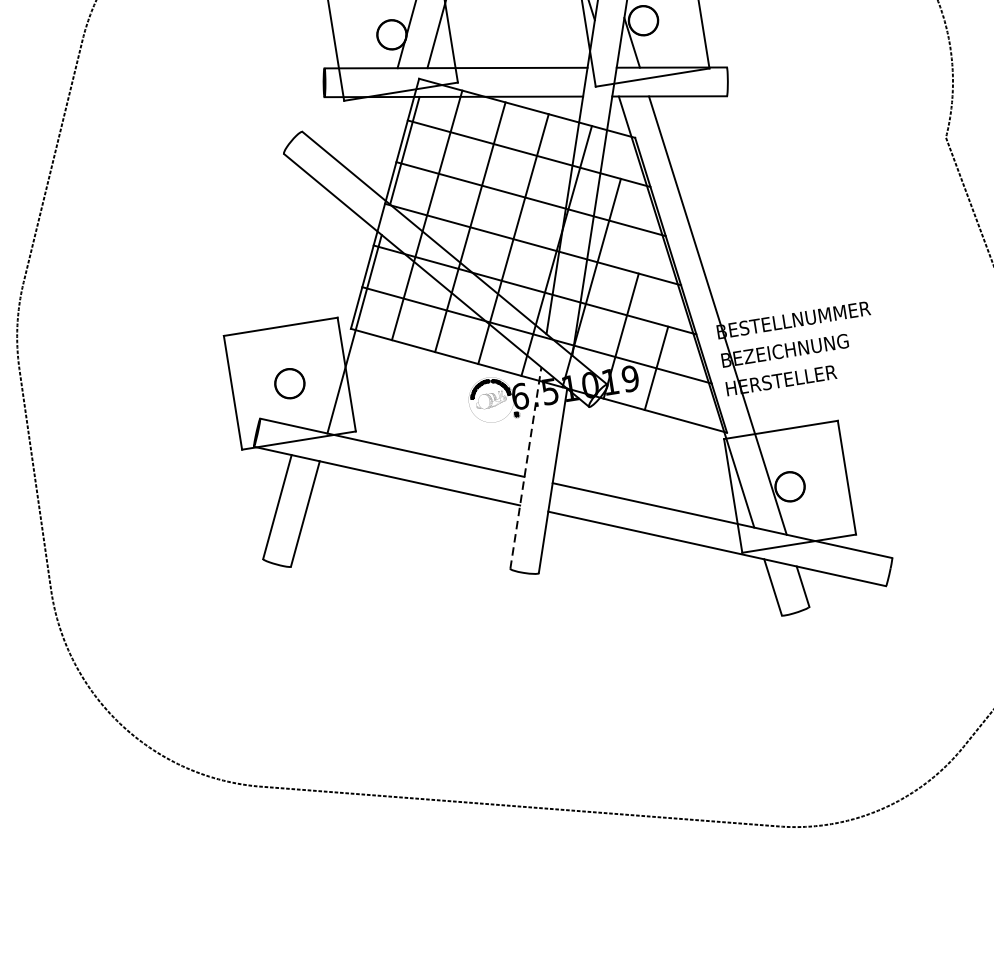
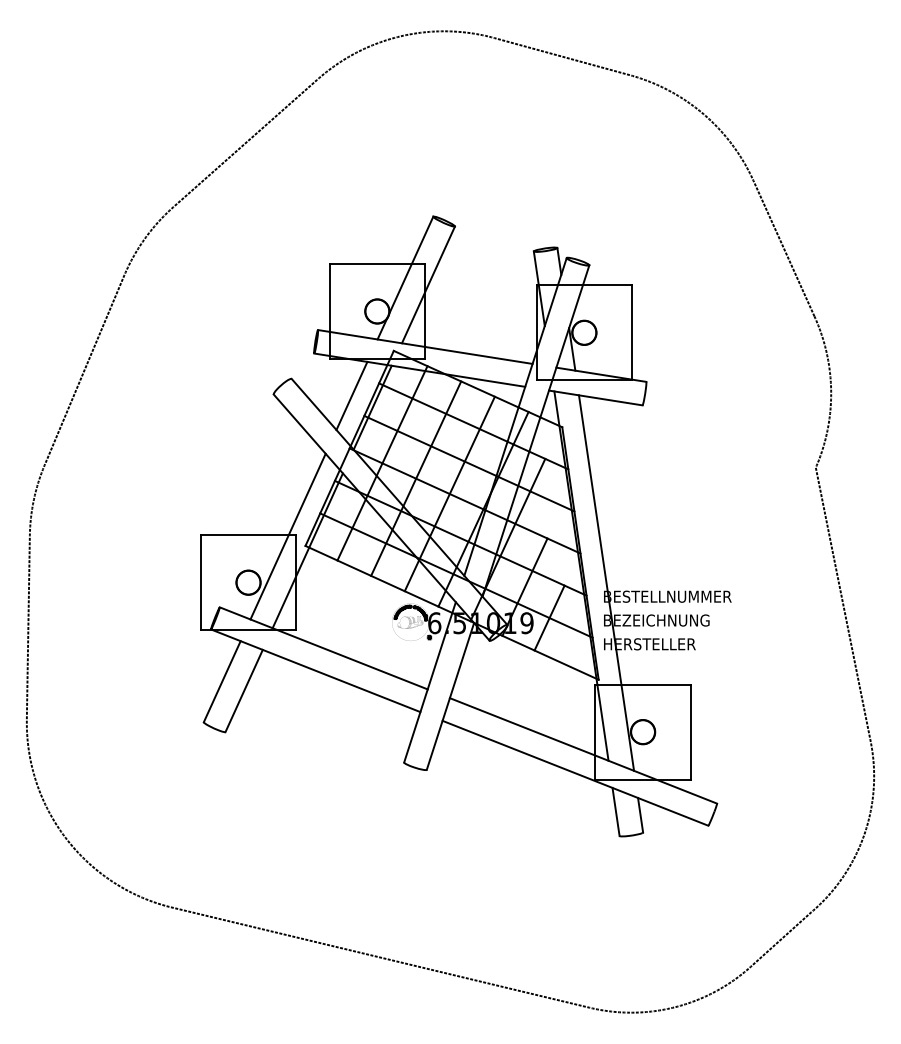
line: (377, 140) -> (351, 395), added
line: (327, 321) -> (287, 536), added
line: (526, 466) -> (430, 681), dashed -> solid

